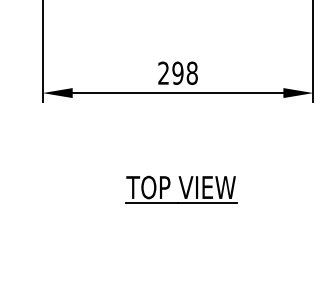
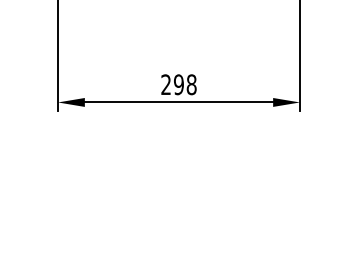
part: (180, 189) -> (181, 188), removed

